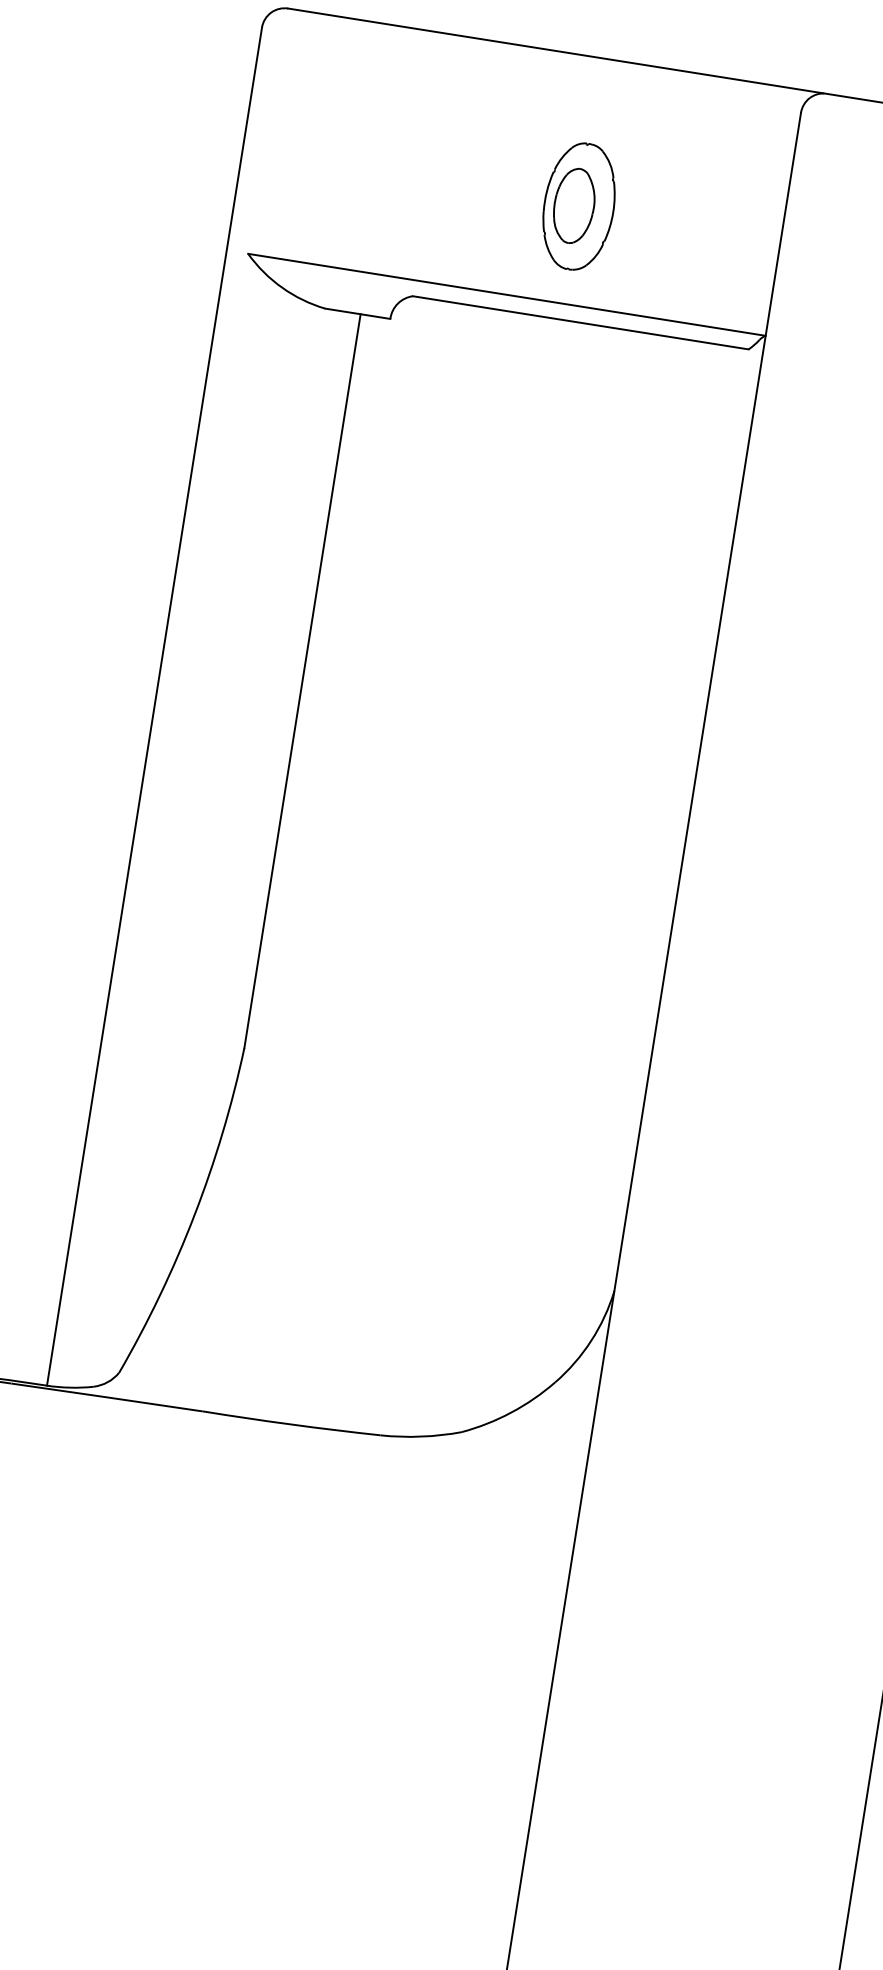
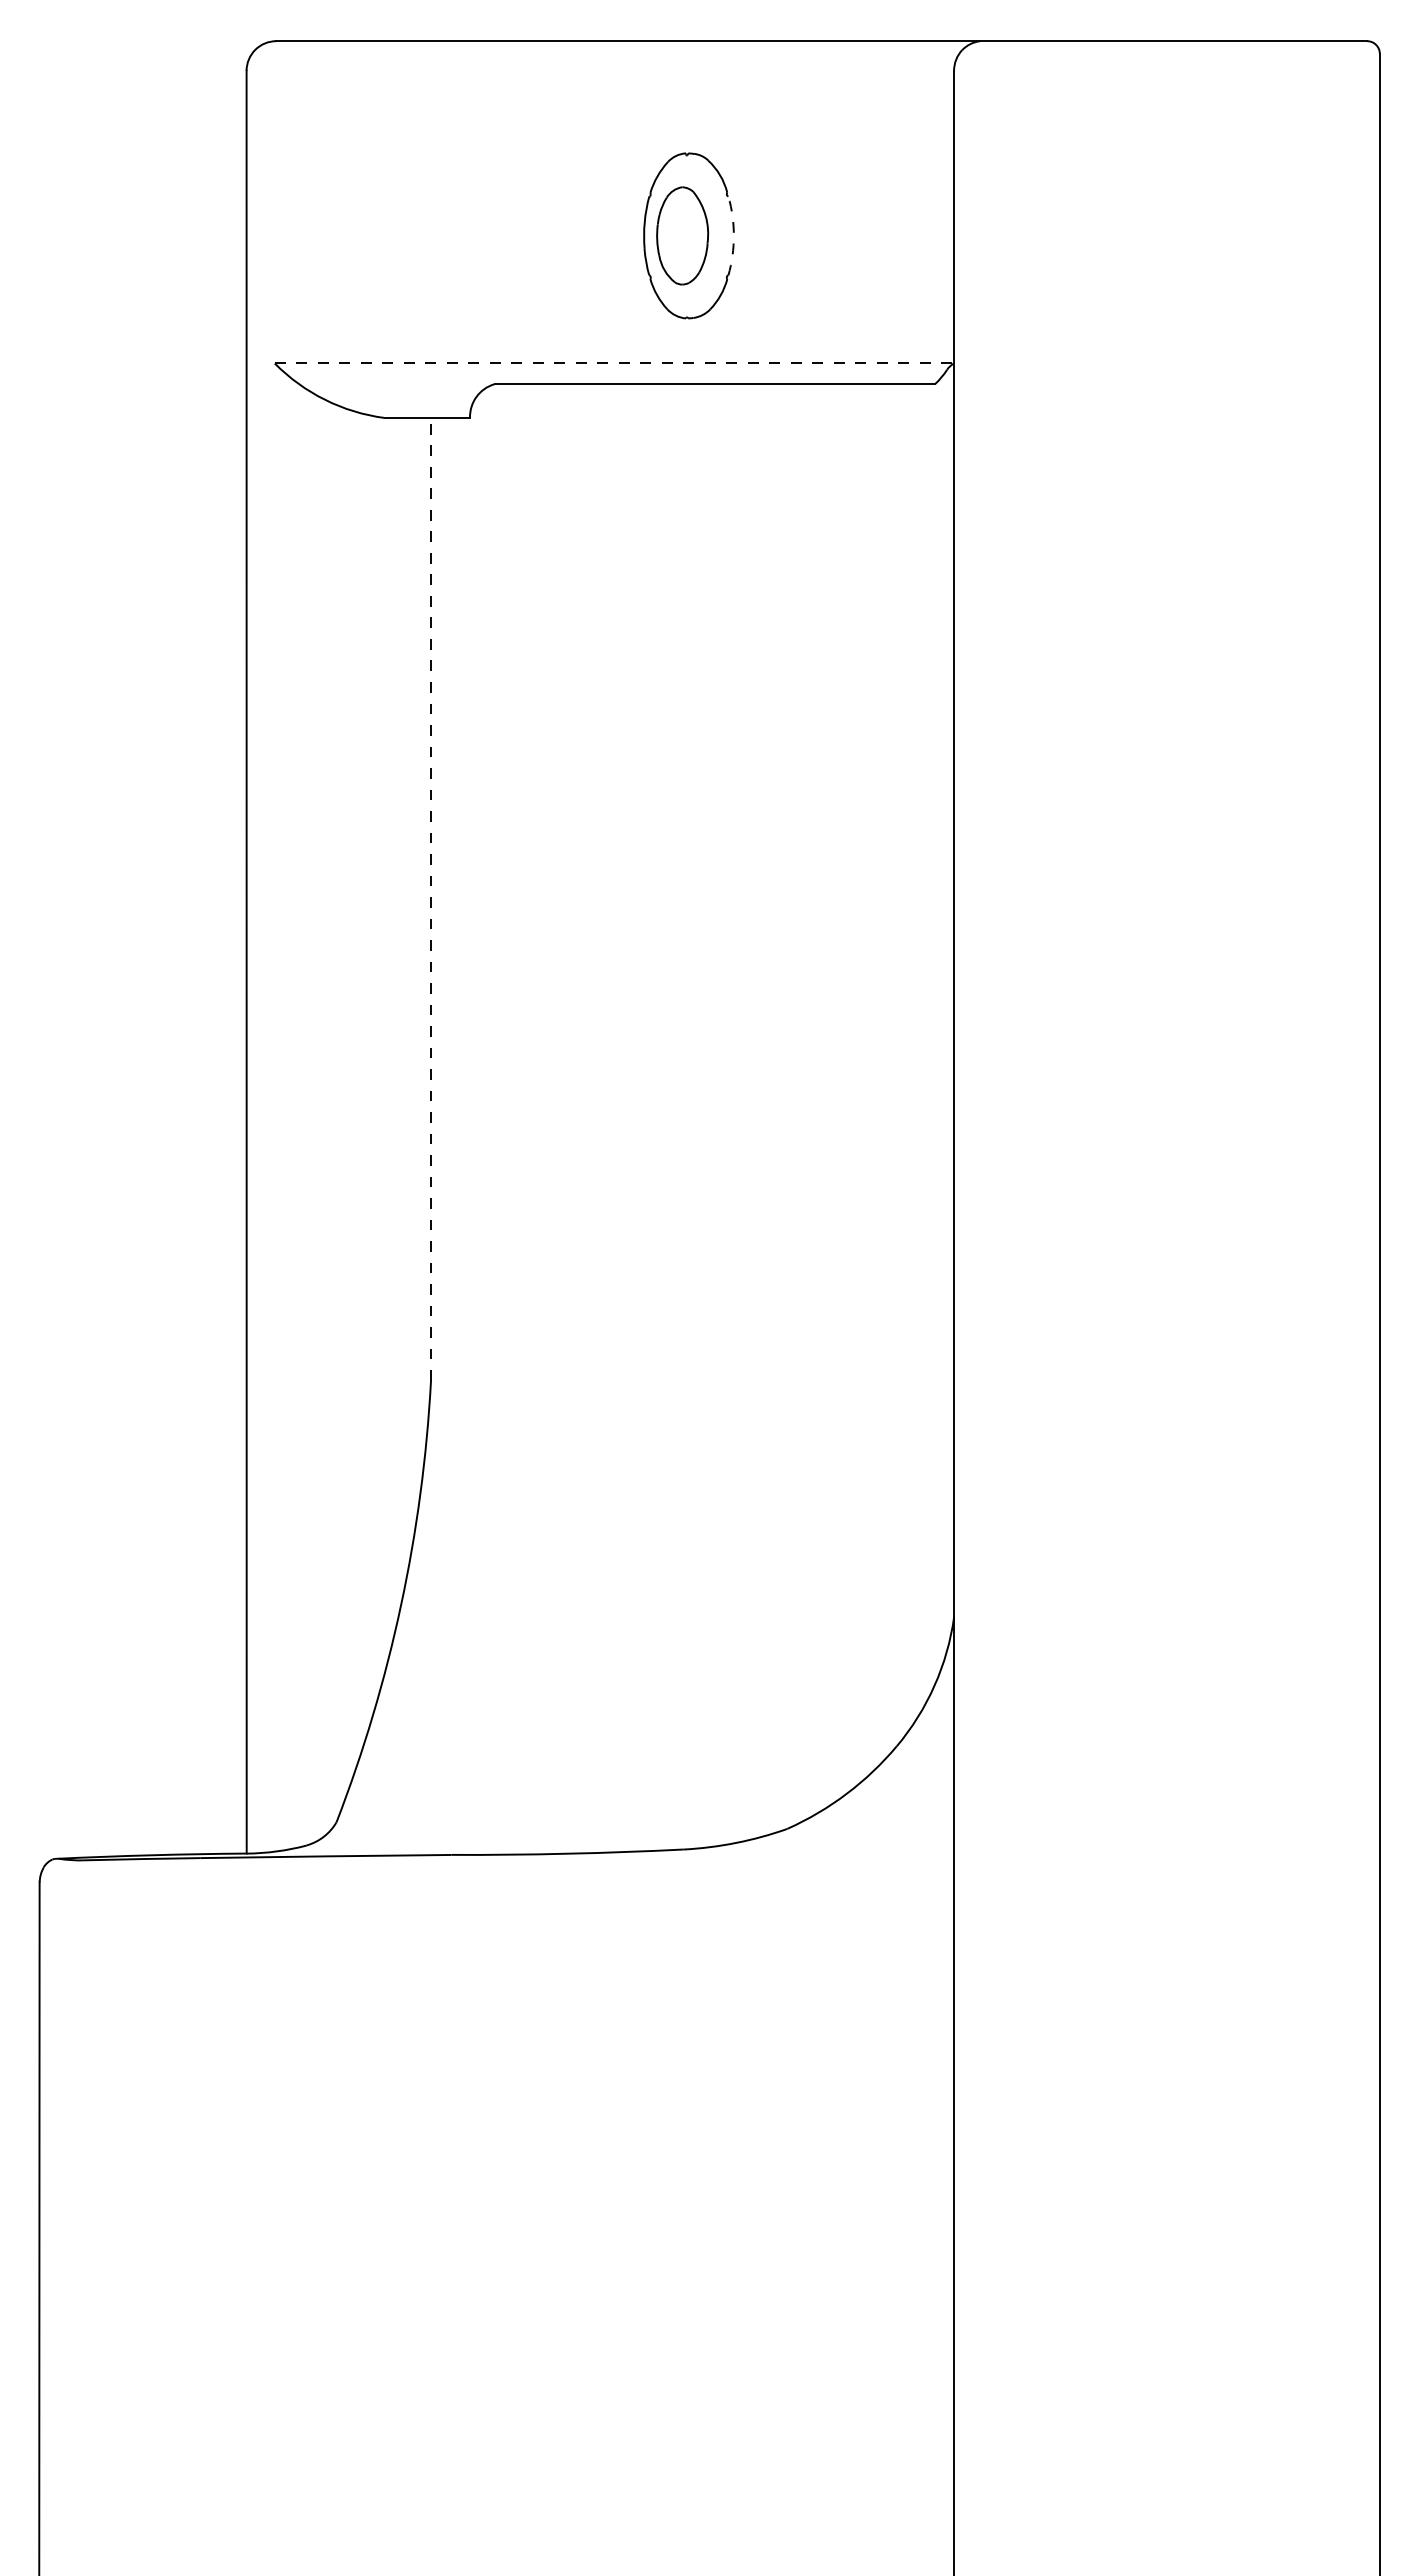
arc: (613, 211) -> (733, 235), solid -> dashed
line: (506, 294) -> (614, 363), solid -> dashed
line: (302, 680) -> (430, 898), solid -> dashed

